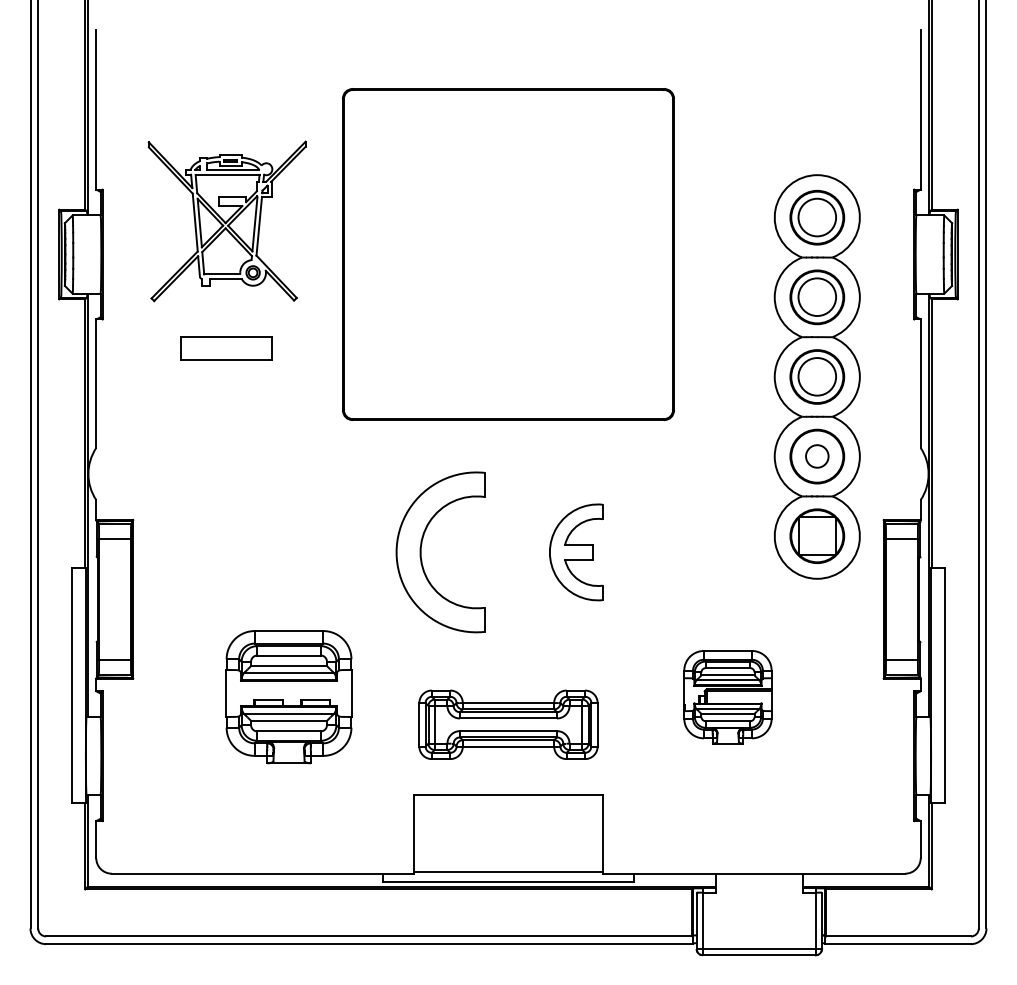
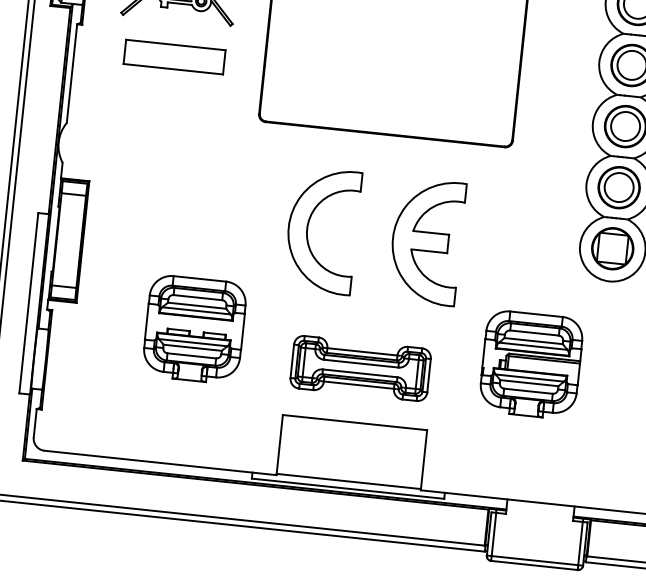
part: (226, 348) -> (174, 57), size x1.43
circle: (817, 456) -> (619, 187), size x1.67
part: (575, 552) -> (425, 241), size x1.67
part: (727, 697) -> (530, 365), size x1.43

